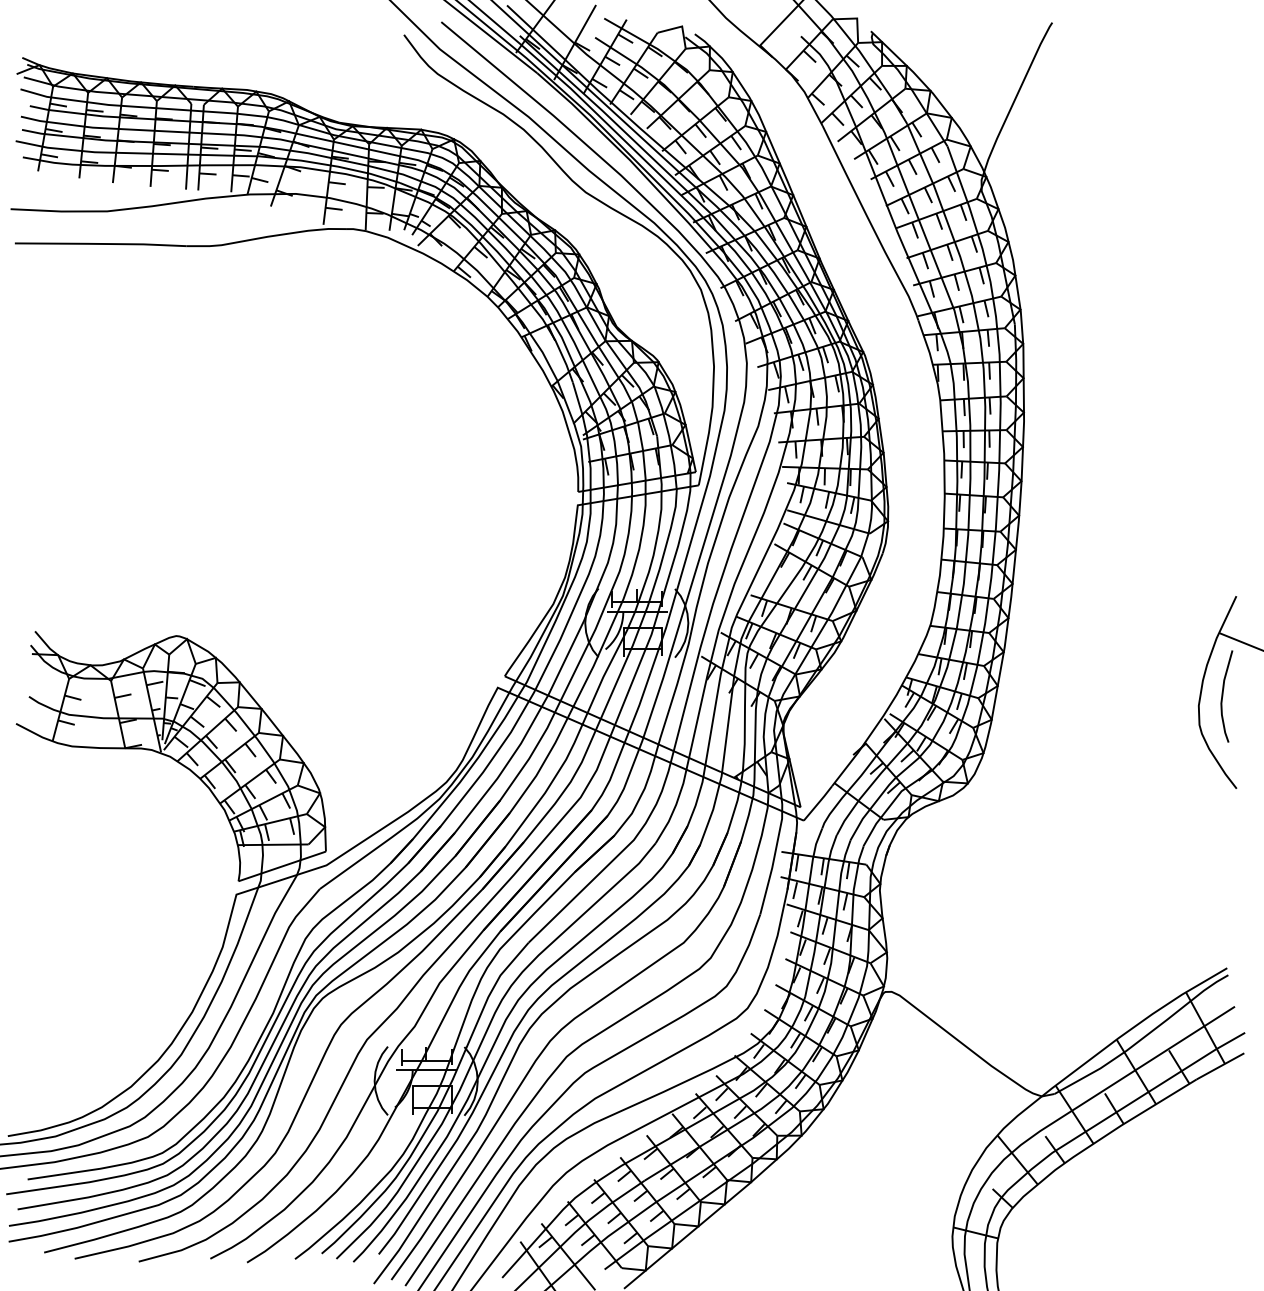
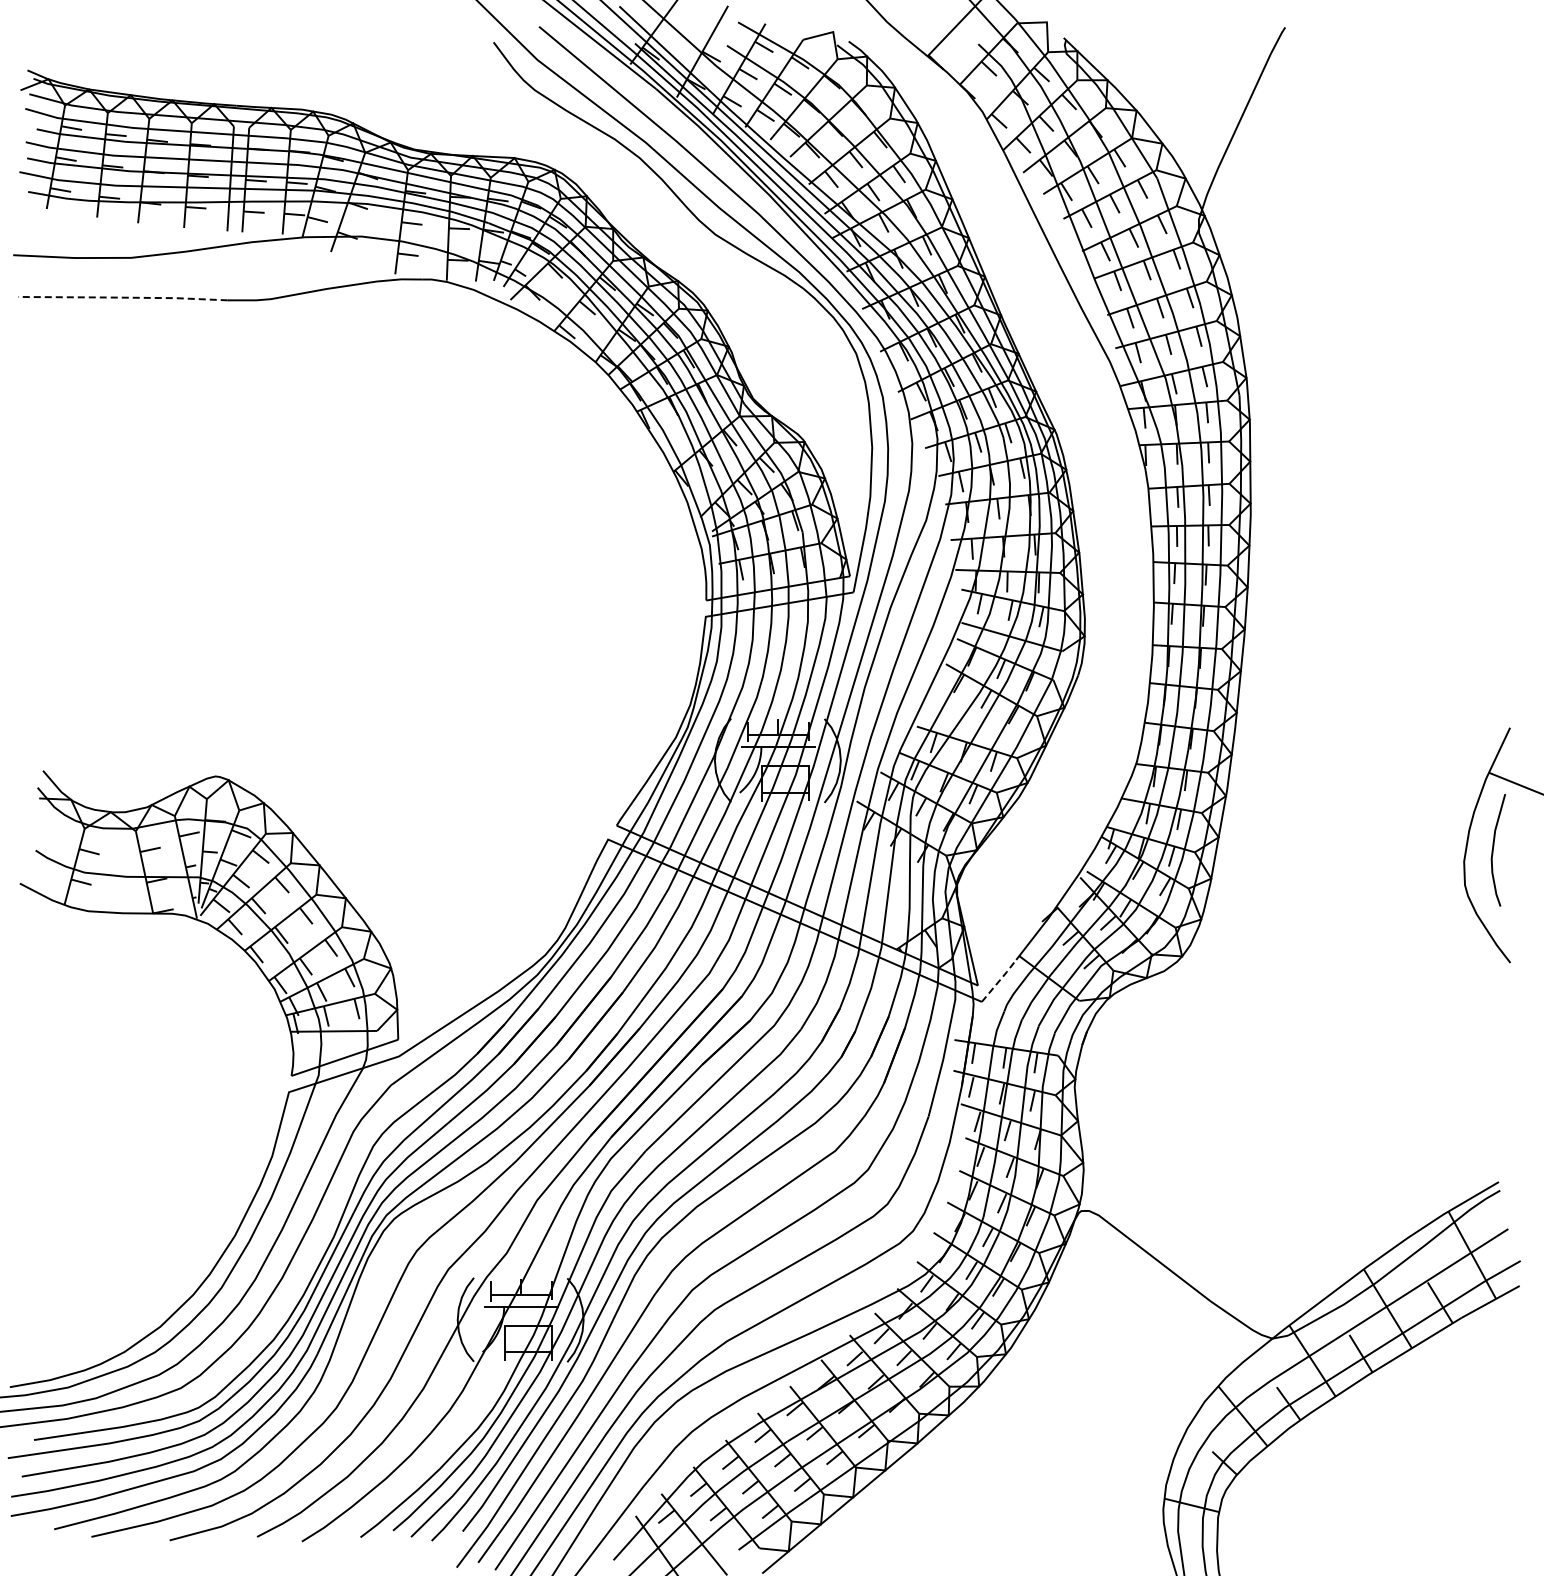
line: (100, 243) -> (123, 297), solid -> dashed
line: (818, 803) -> (999, 980), solid -> dashed

